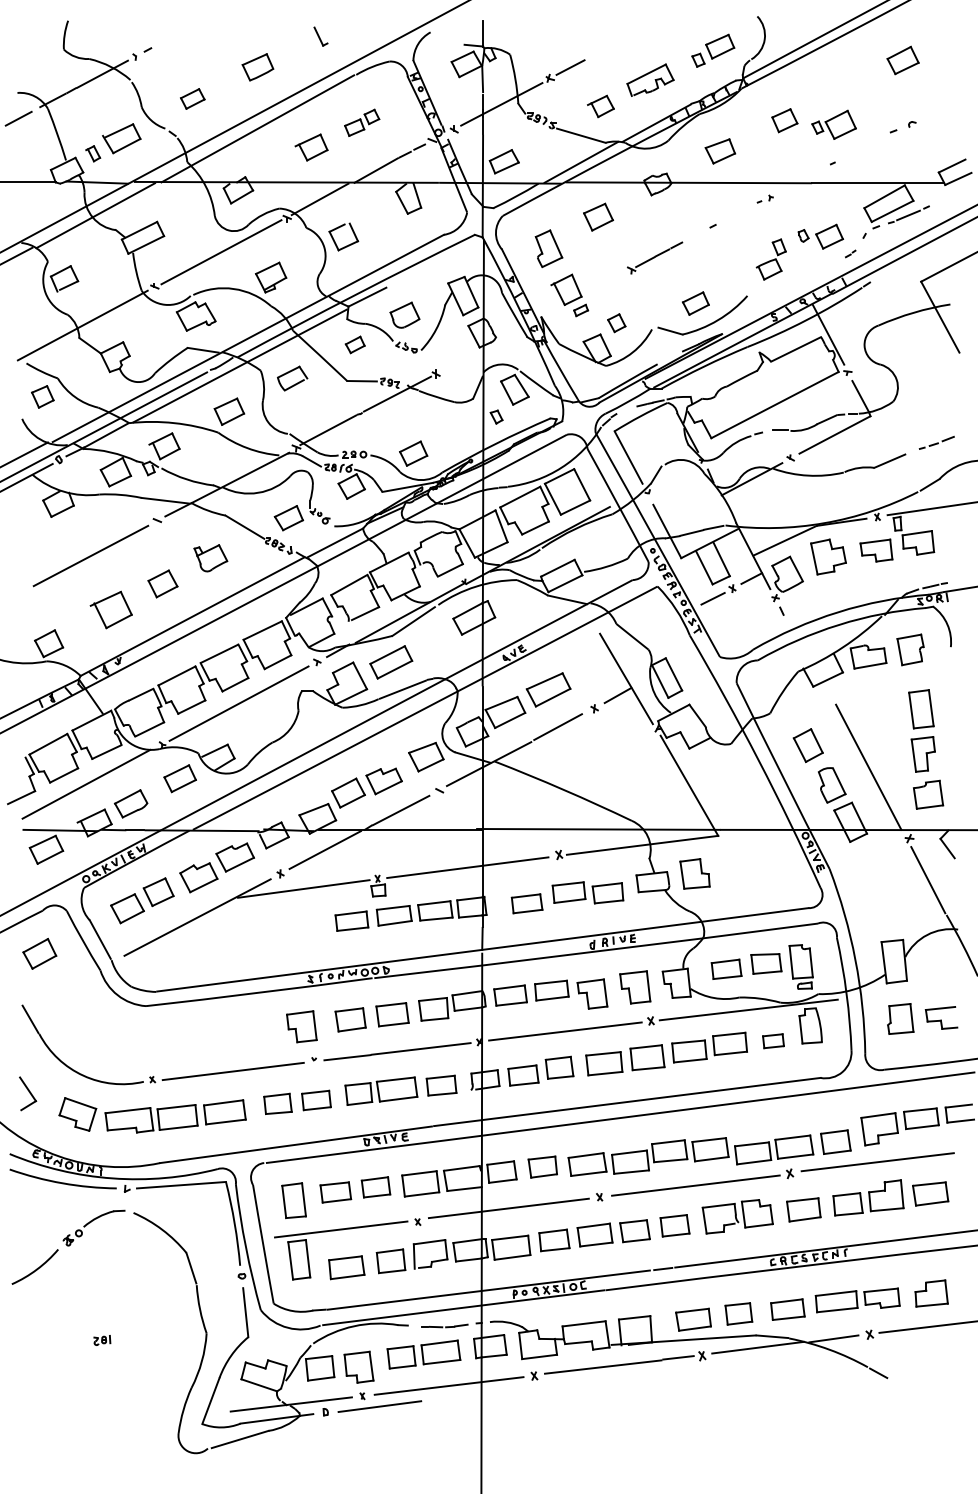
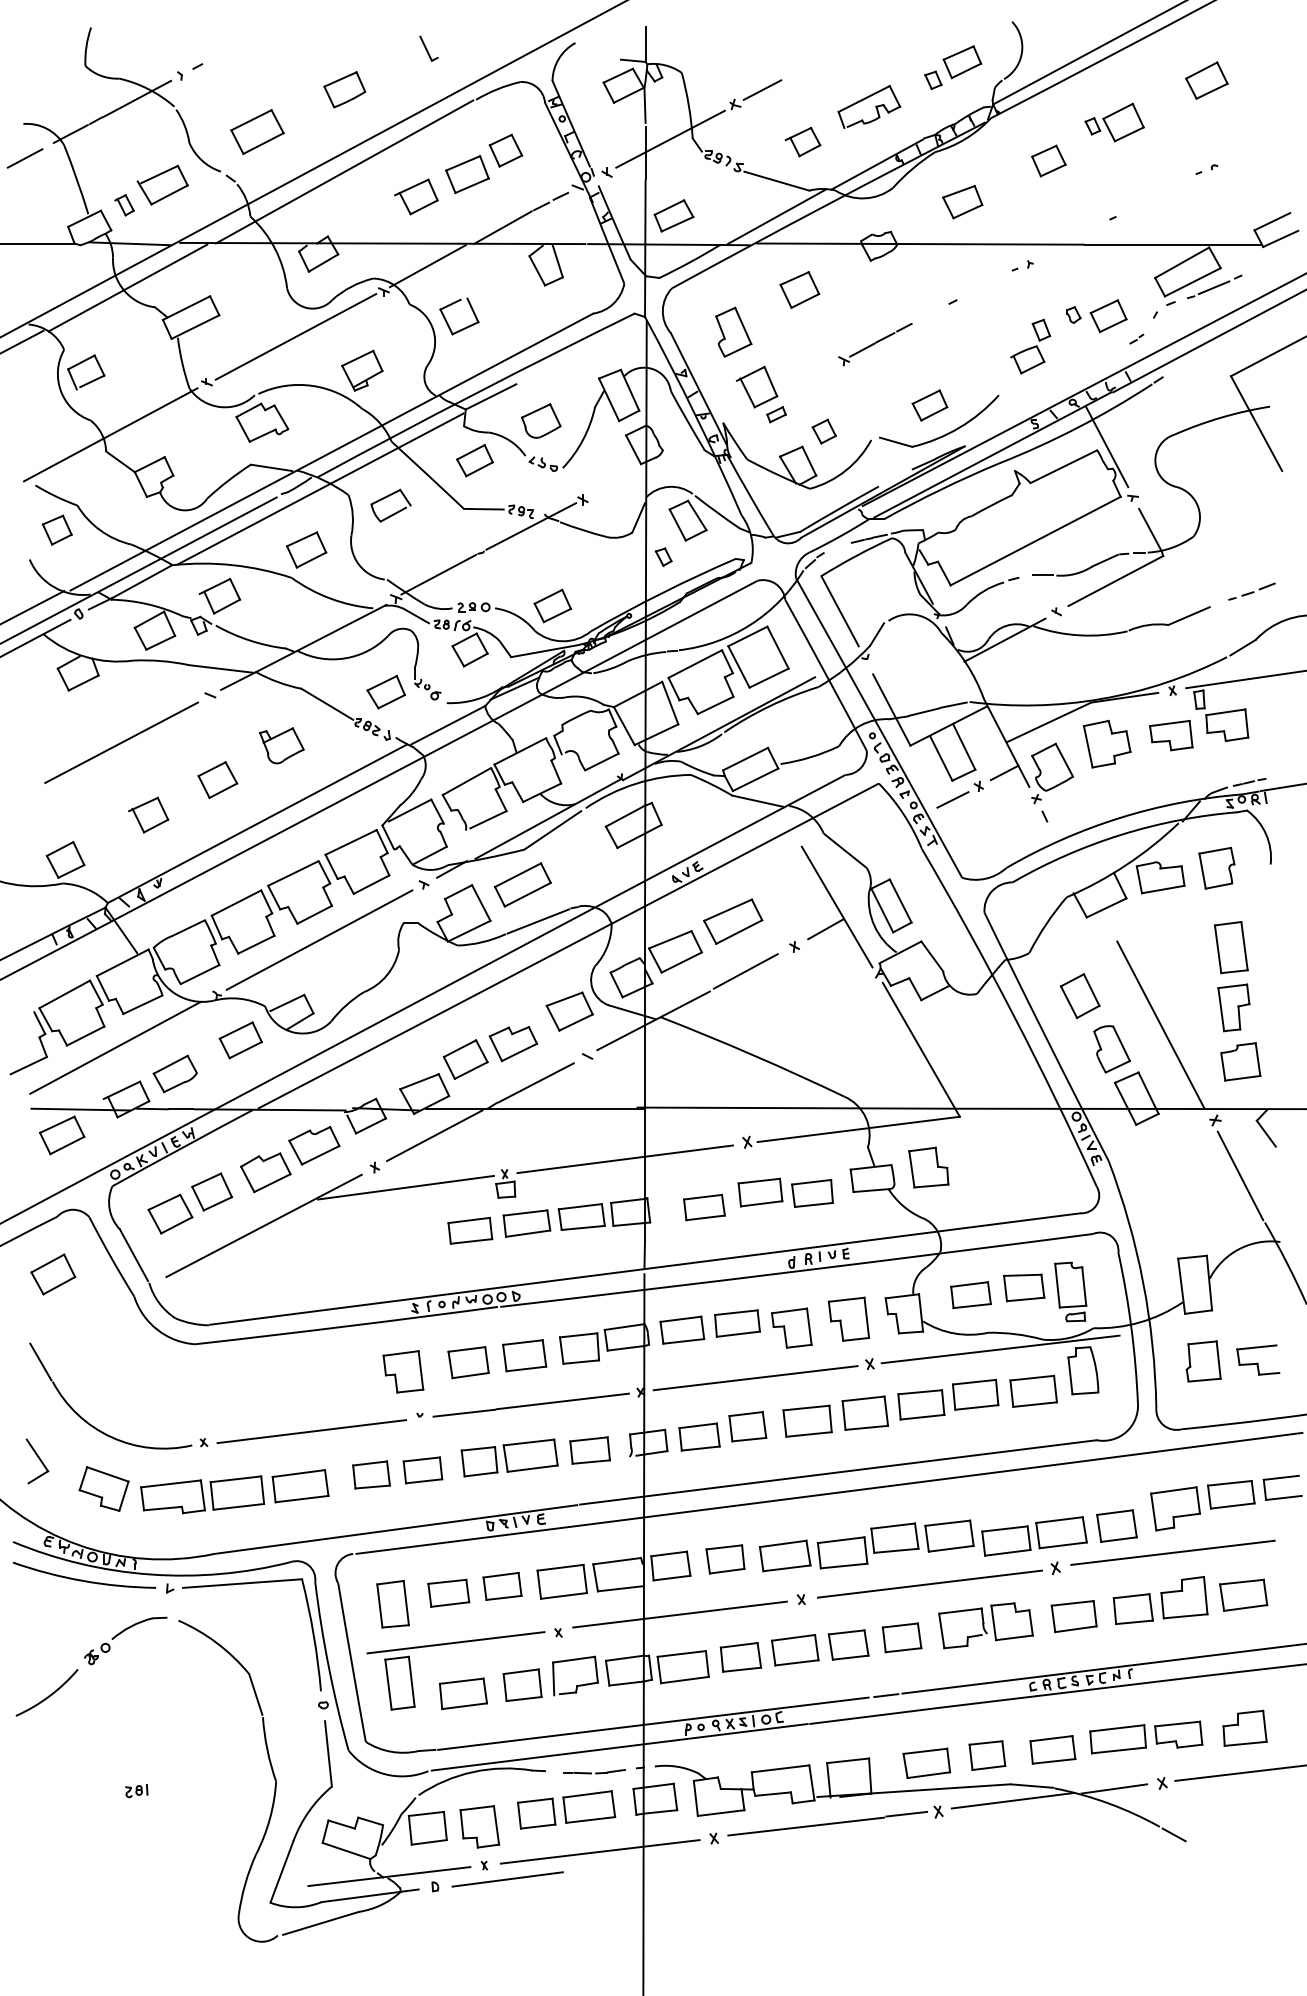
part: (192, 98) -> (257, 131), size x1.67
part: (361, 122) -> (483, 163), size x1.67
part: (833, 124) -> (1113, 122), moved
part: (902, 126) -> (1206, 168), size x0.62
part: (354, 344) -> (473, 460), size x1.43
part: (110, 610) -> (147, 815), size x0.71
part: (773, 1040) -> (1033, 1390), size x1.67

